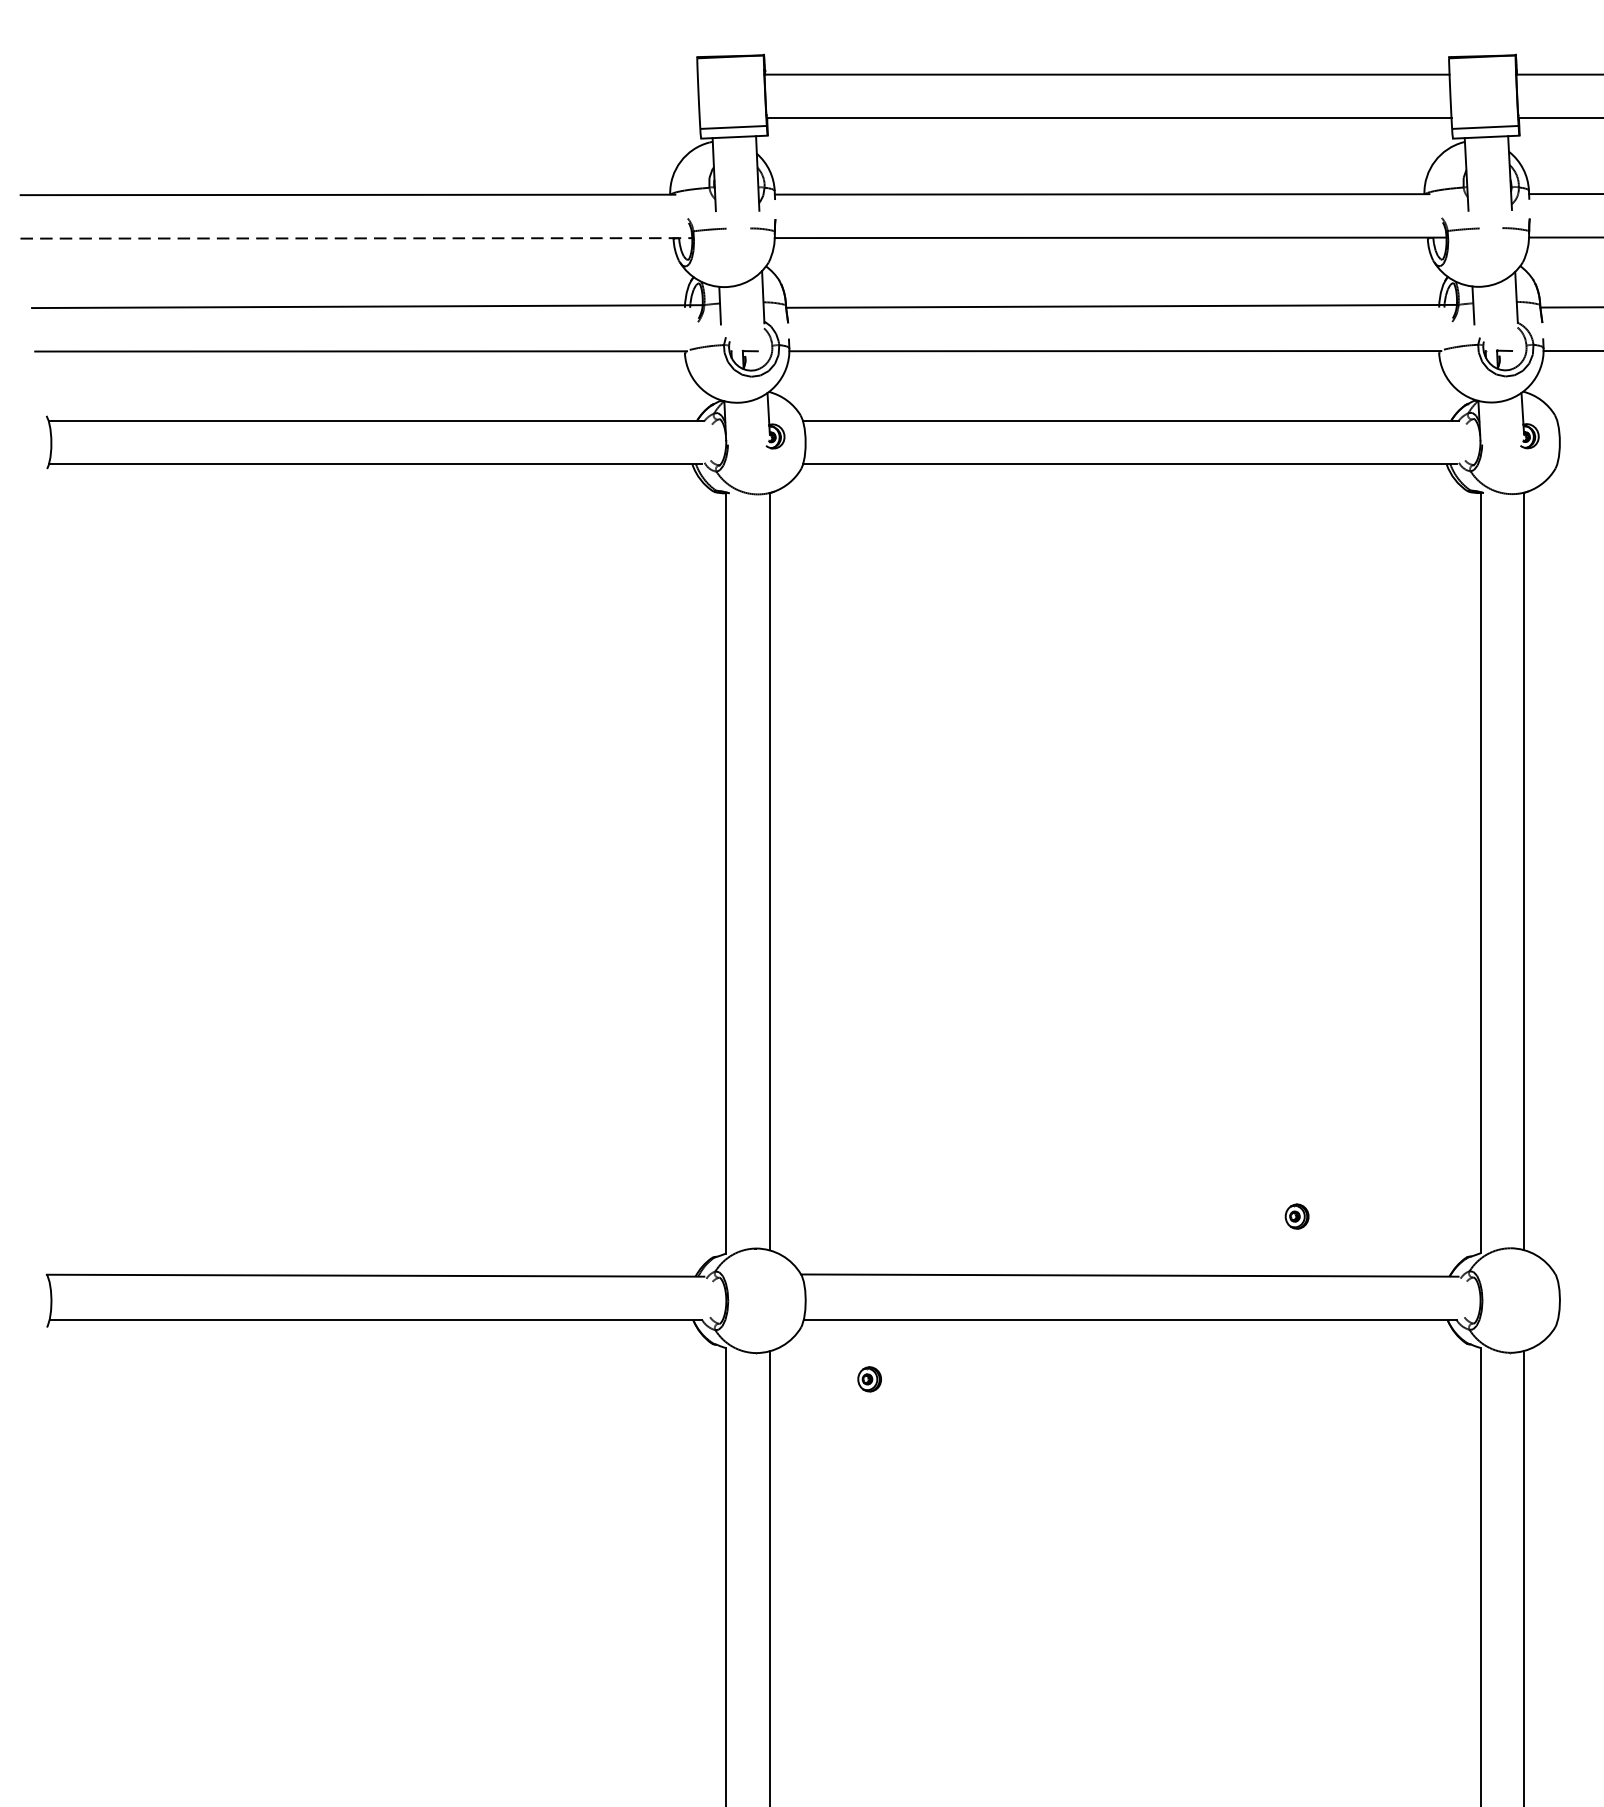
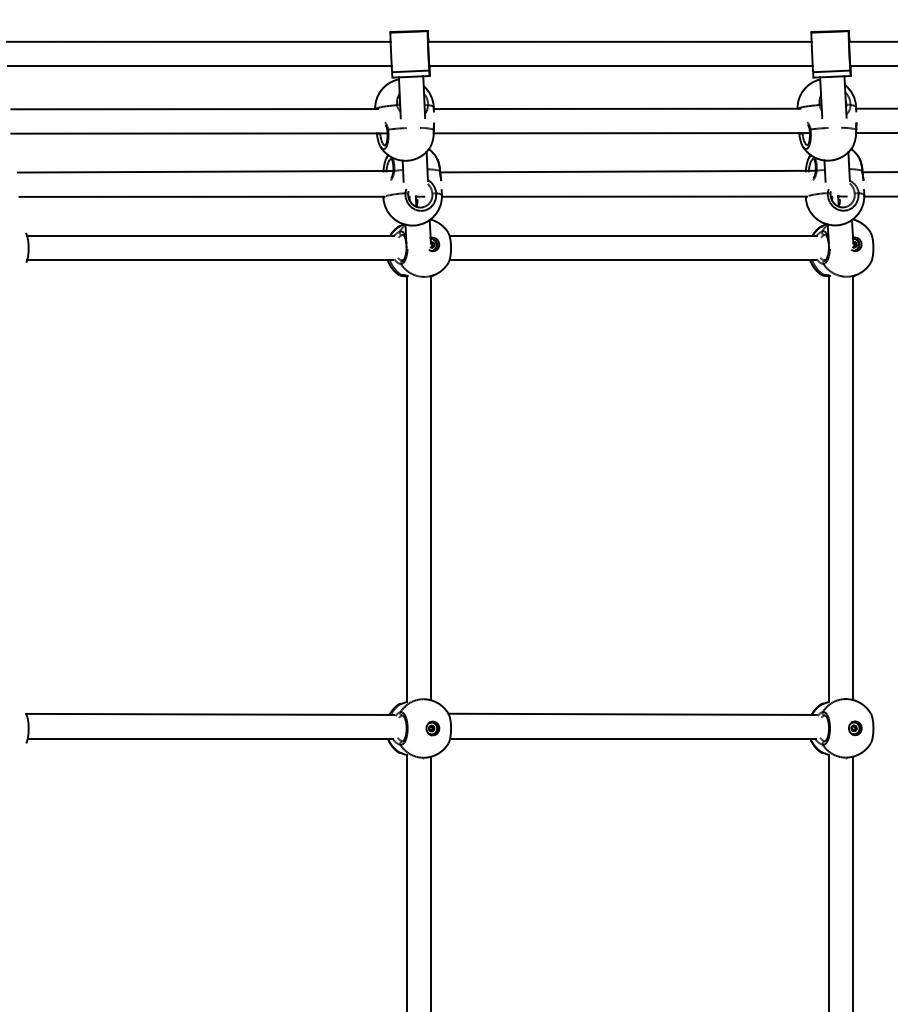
line: (354, 74) -> (198, 41), added
line: (356, 118) -> (199, 66), added
line: (356, 238) -> (199, 133), dashed -> solid
part: (1297, 1215) -> (855, 727), moved
part: (868, 1379) -> (432, 728), moved

